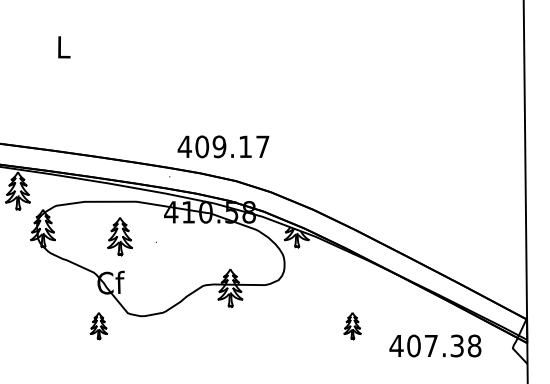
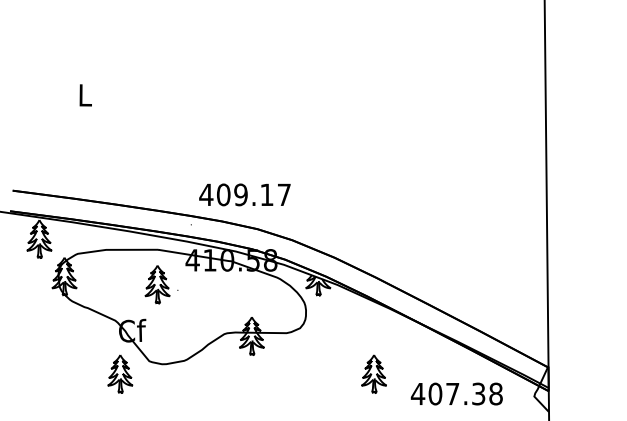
part: (120, 236) -> (157, 284), moved
part: (99, 325) -> (120, 373), size x1.43
part: (352, 325) -> (373, 373), size x1.43

